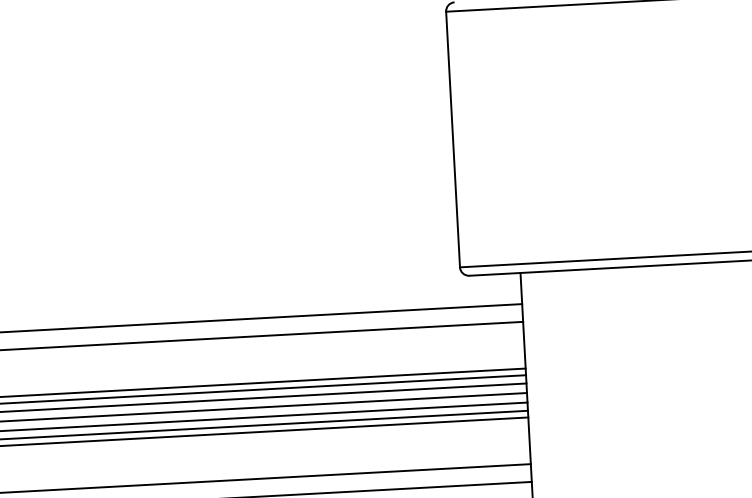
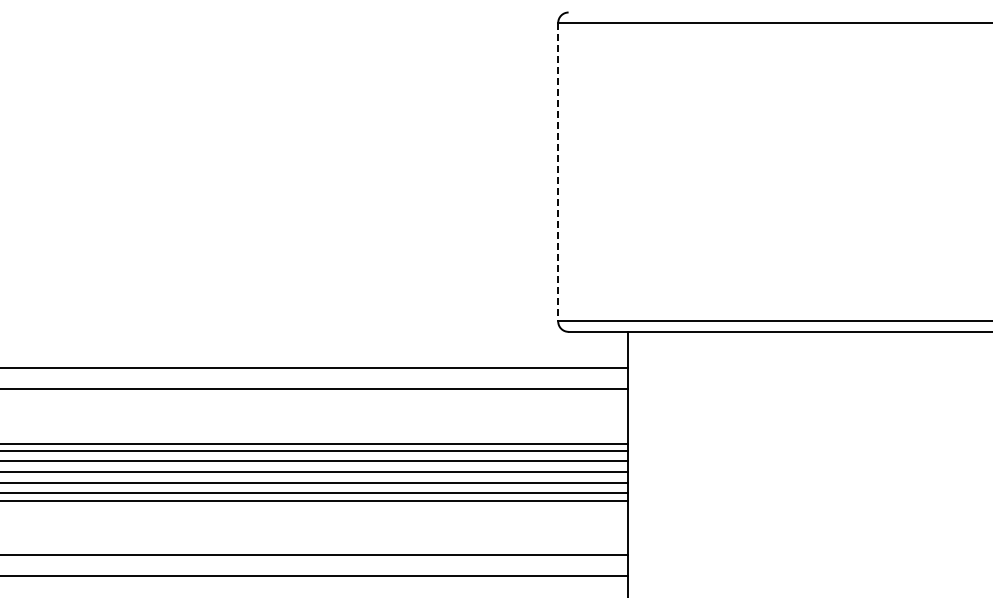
line: (453, 139) -> (558, 172), solid -> dashed

